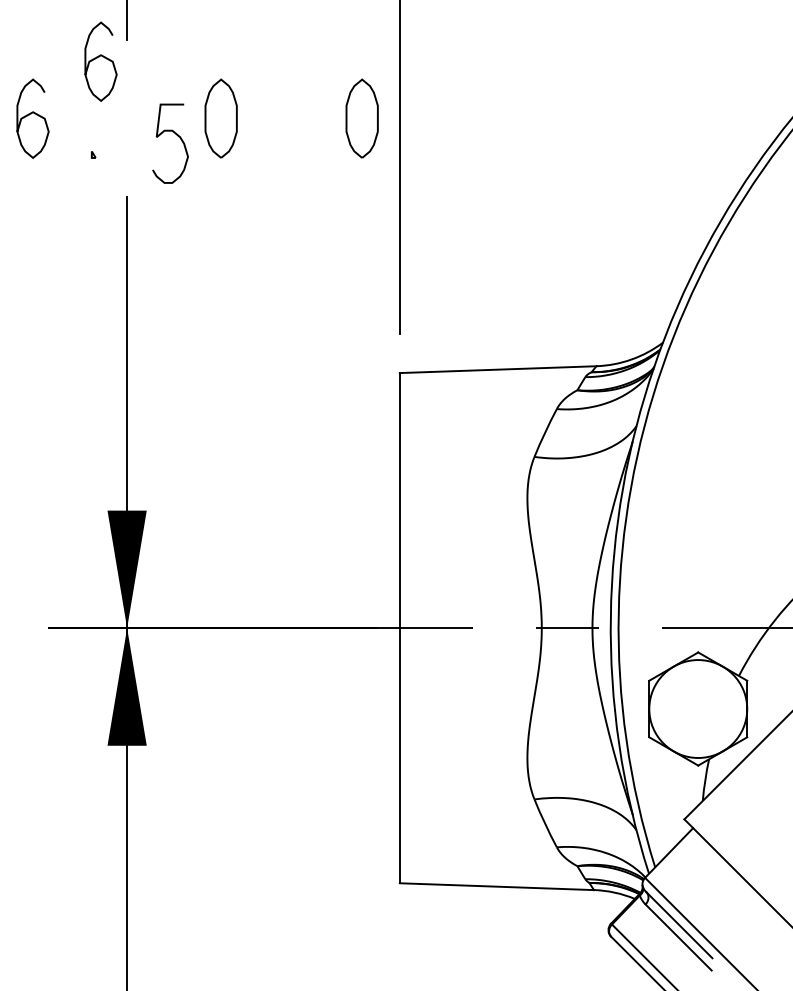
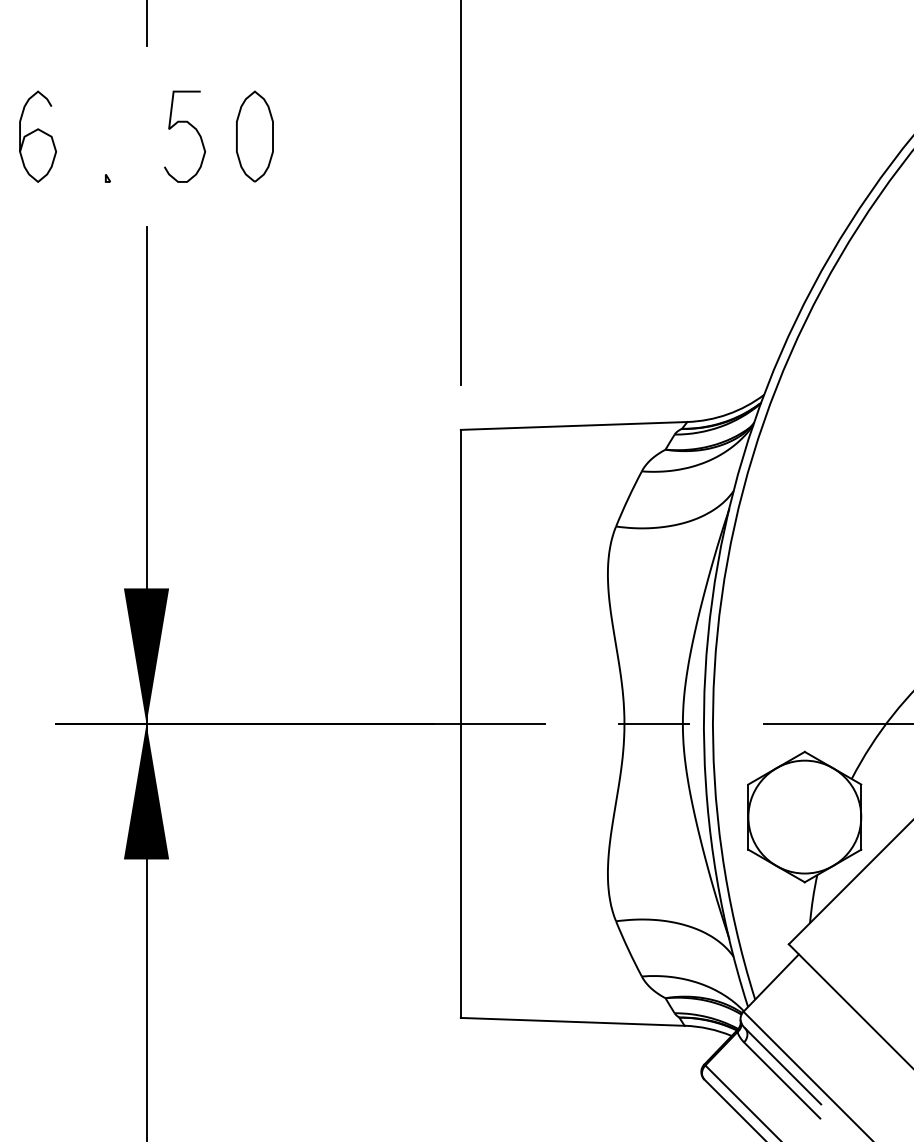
curve: (99, 57) -> (114, 66), removed
part: (361, 118) -> (416, 136), removed
curve: (177, 136) -> (193, 128), moved

